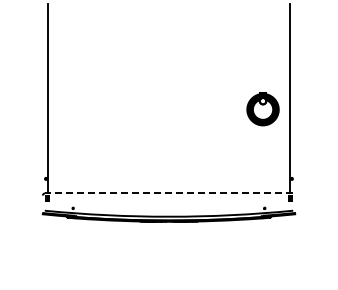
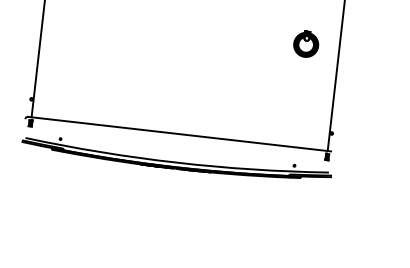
part: (262, 109) -> (305, 44), size x0.62
line: (168, 193) -> (179, 134), dashed -> solid

